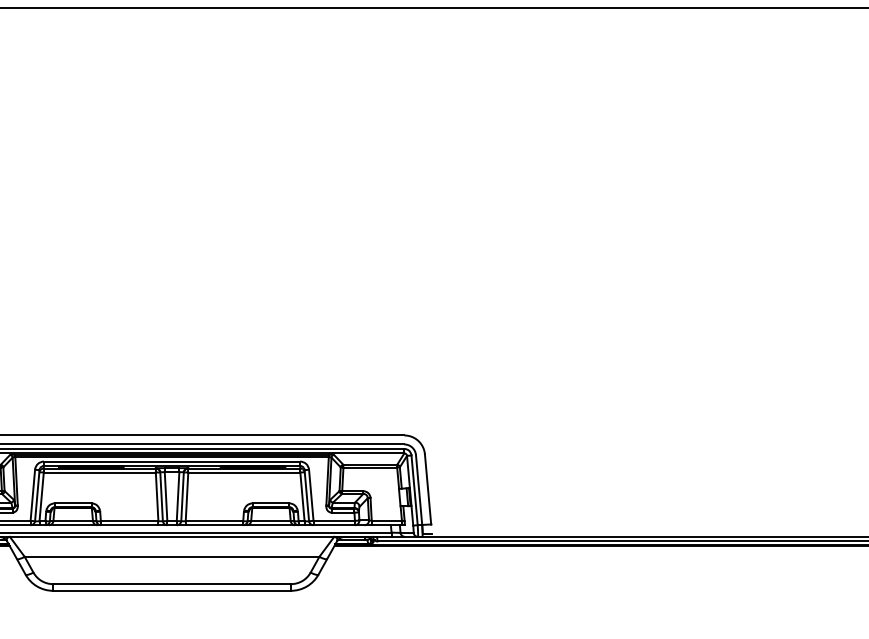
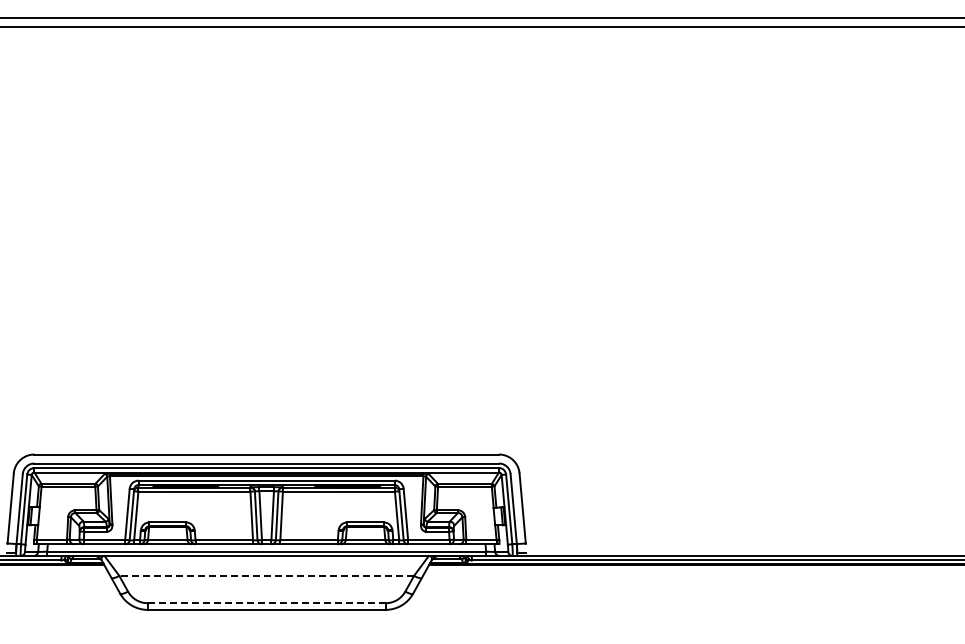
line: (171, 556) -> (266, 575), solid -> dashed
line: (171, 584) -> (266, 603), solid -> dashed

